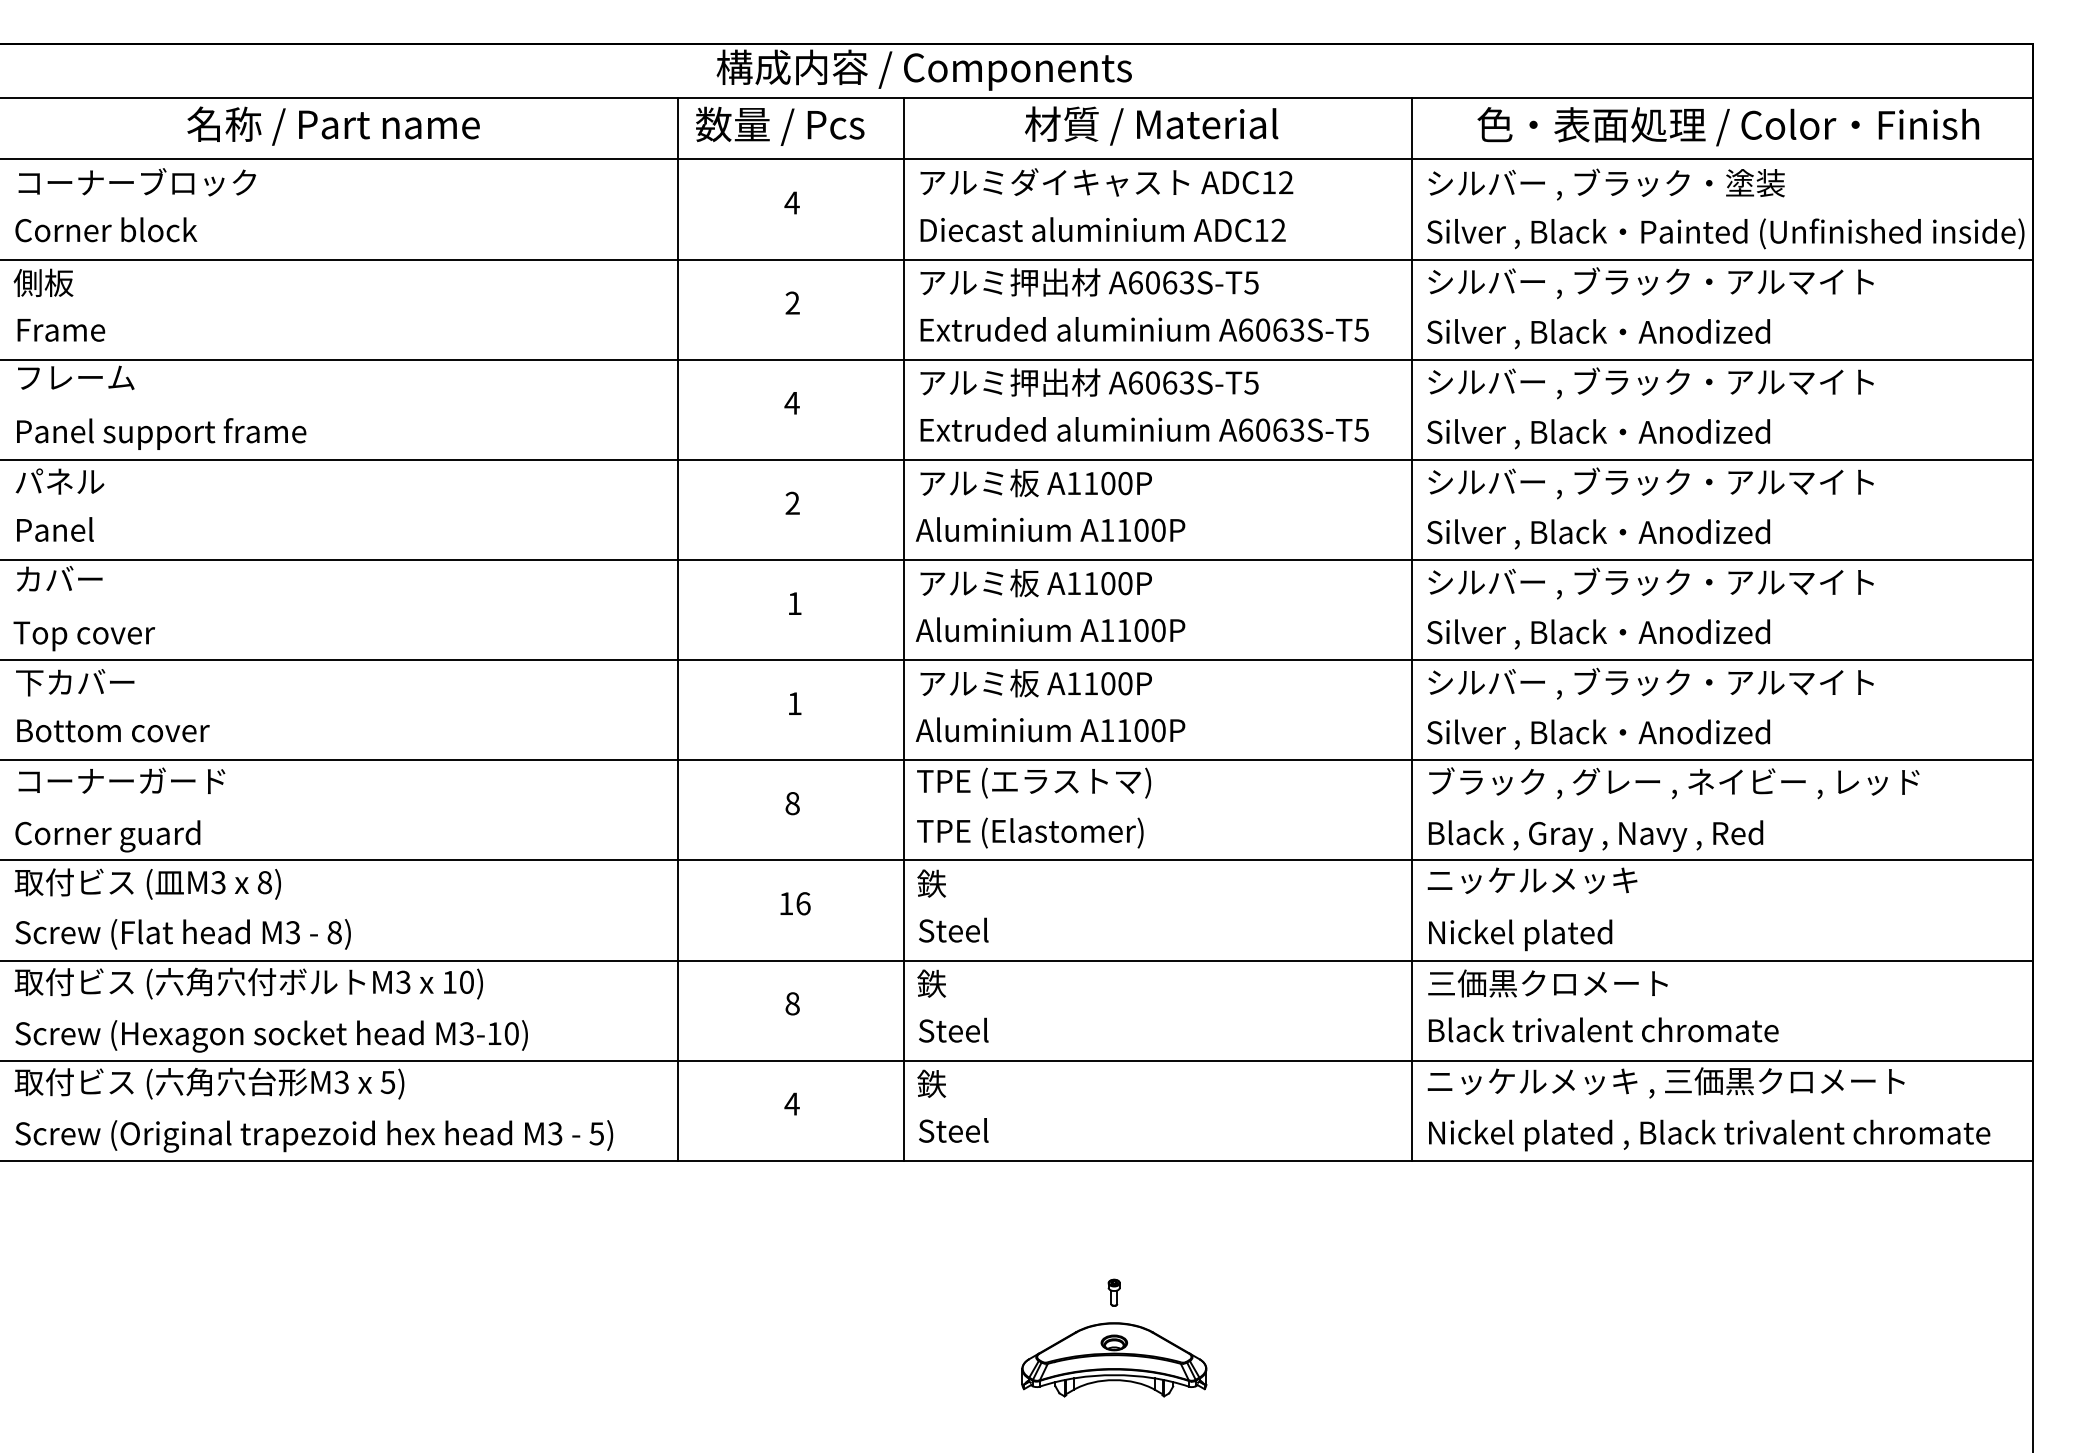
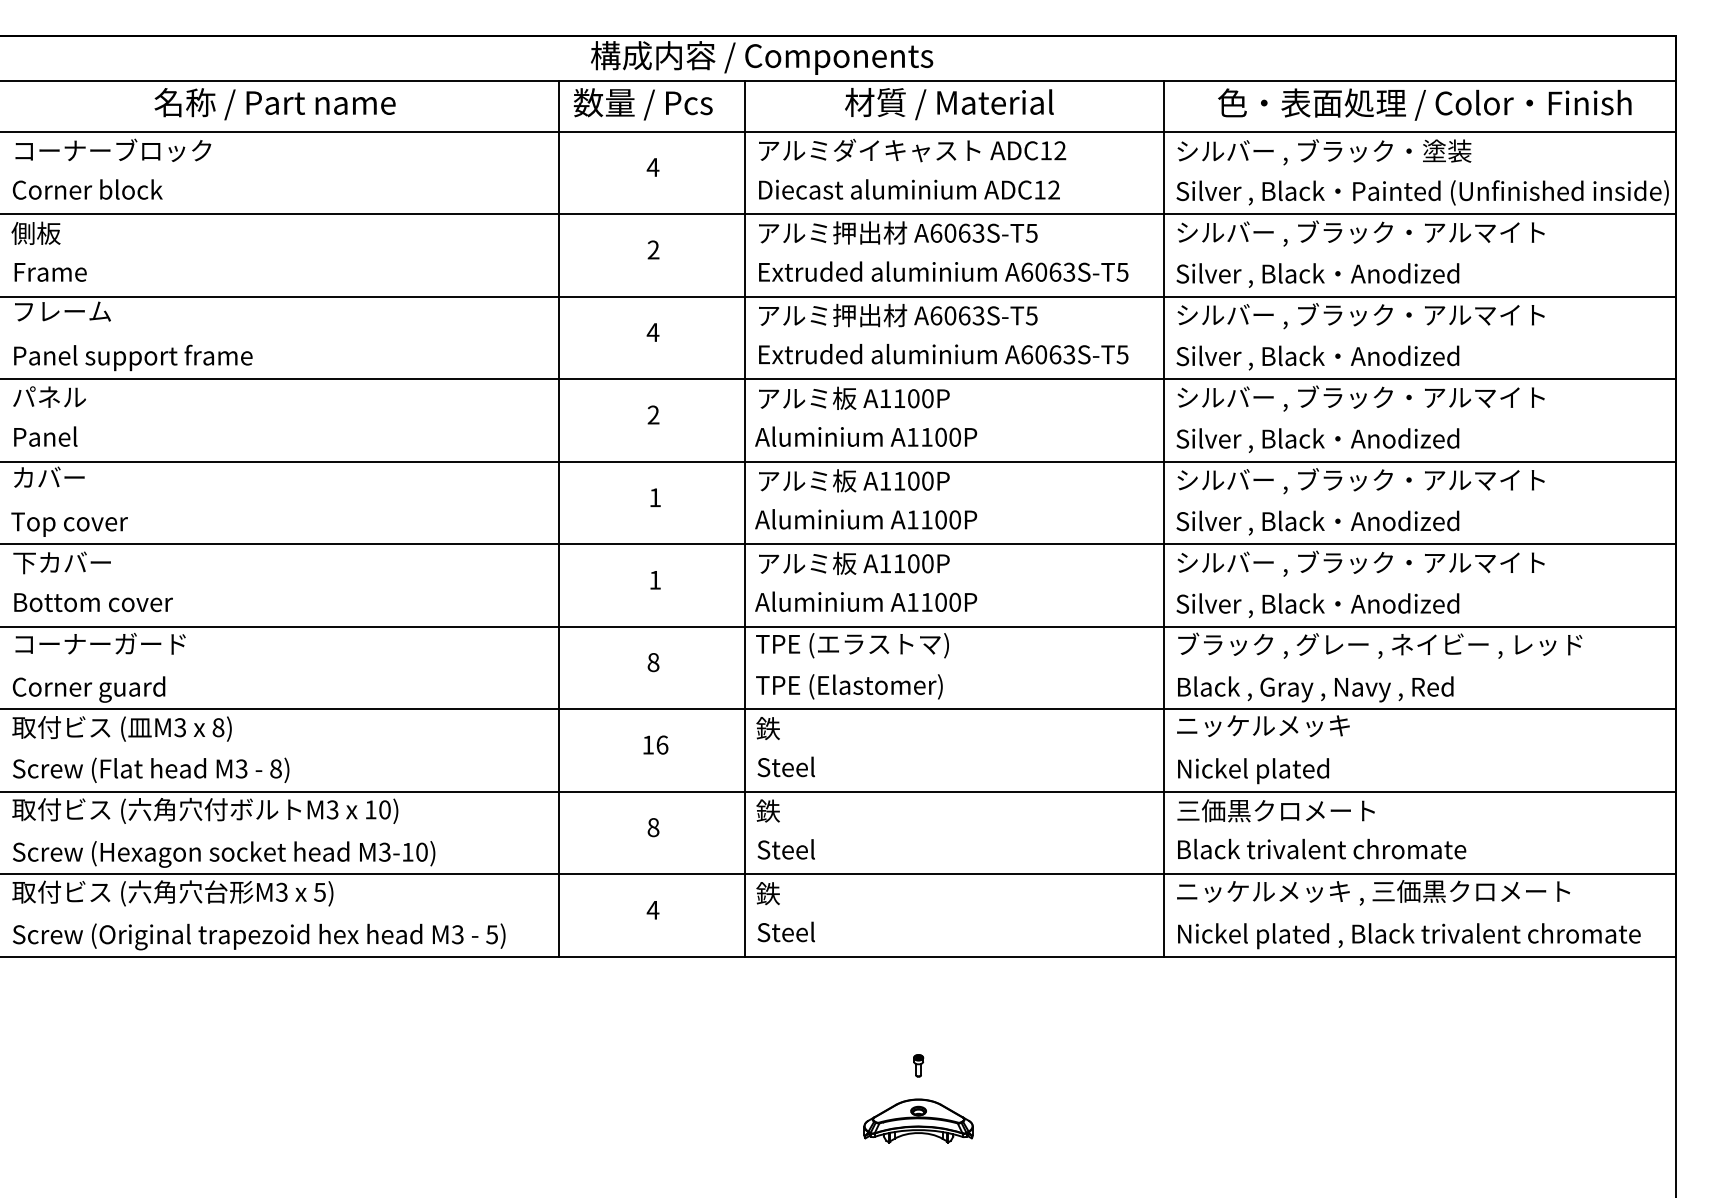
part: (1113, 1359) -> (917, 1120), size x0.71

